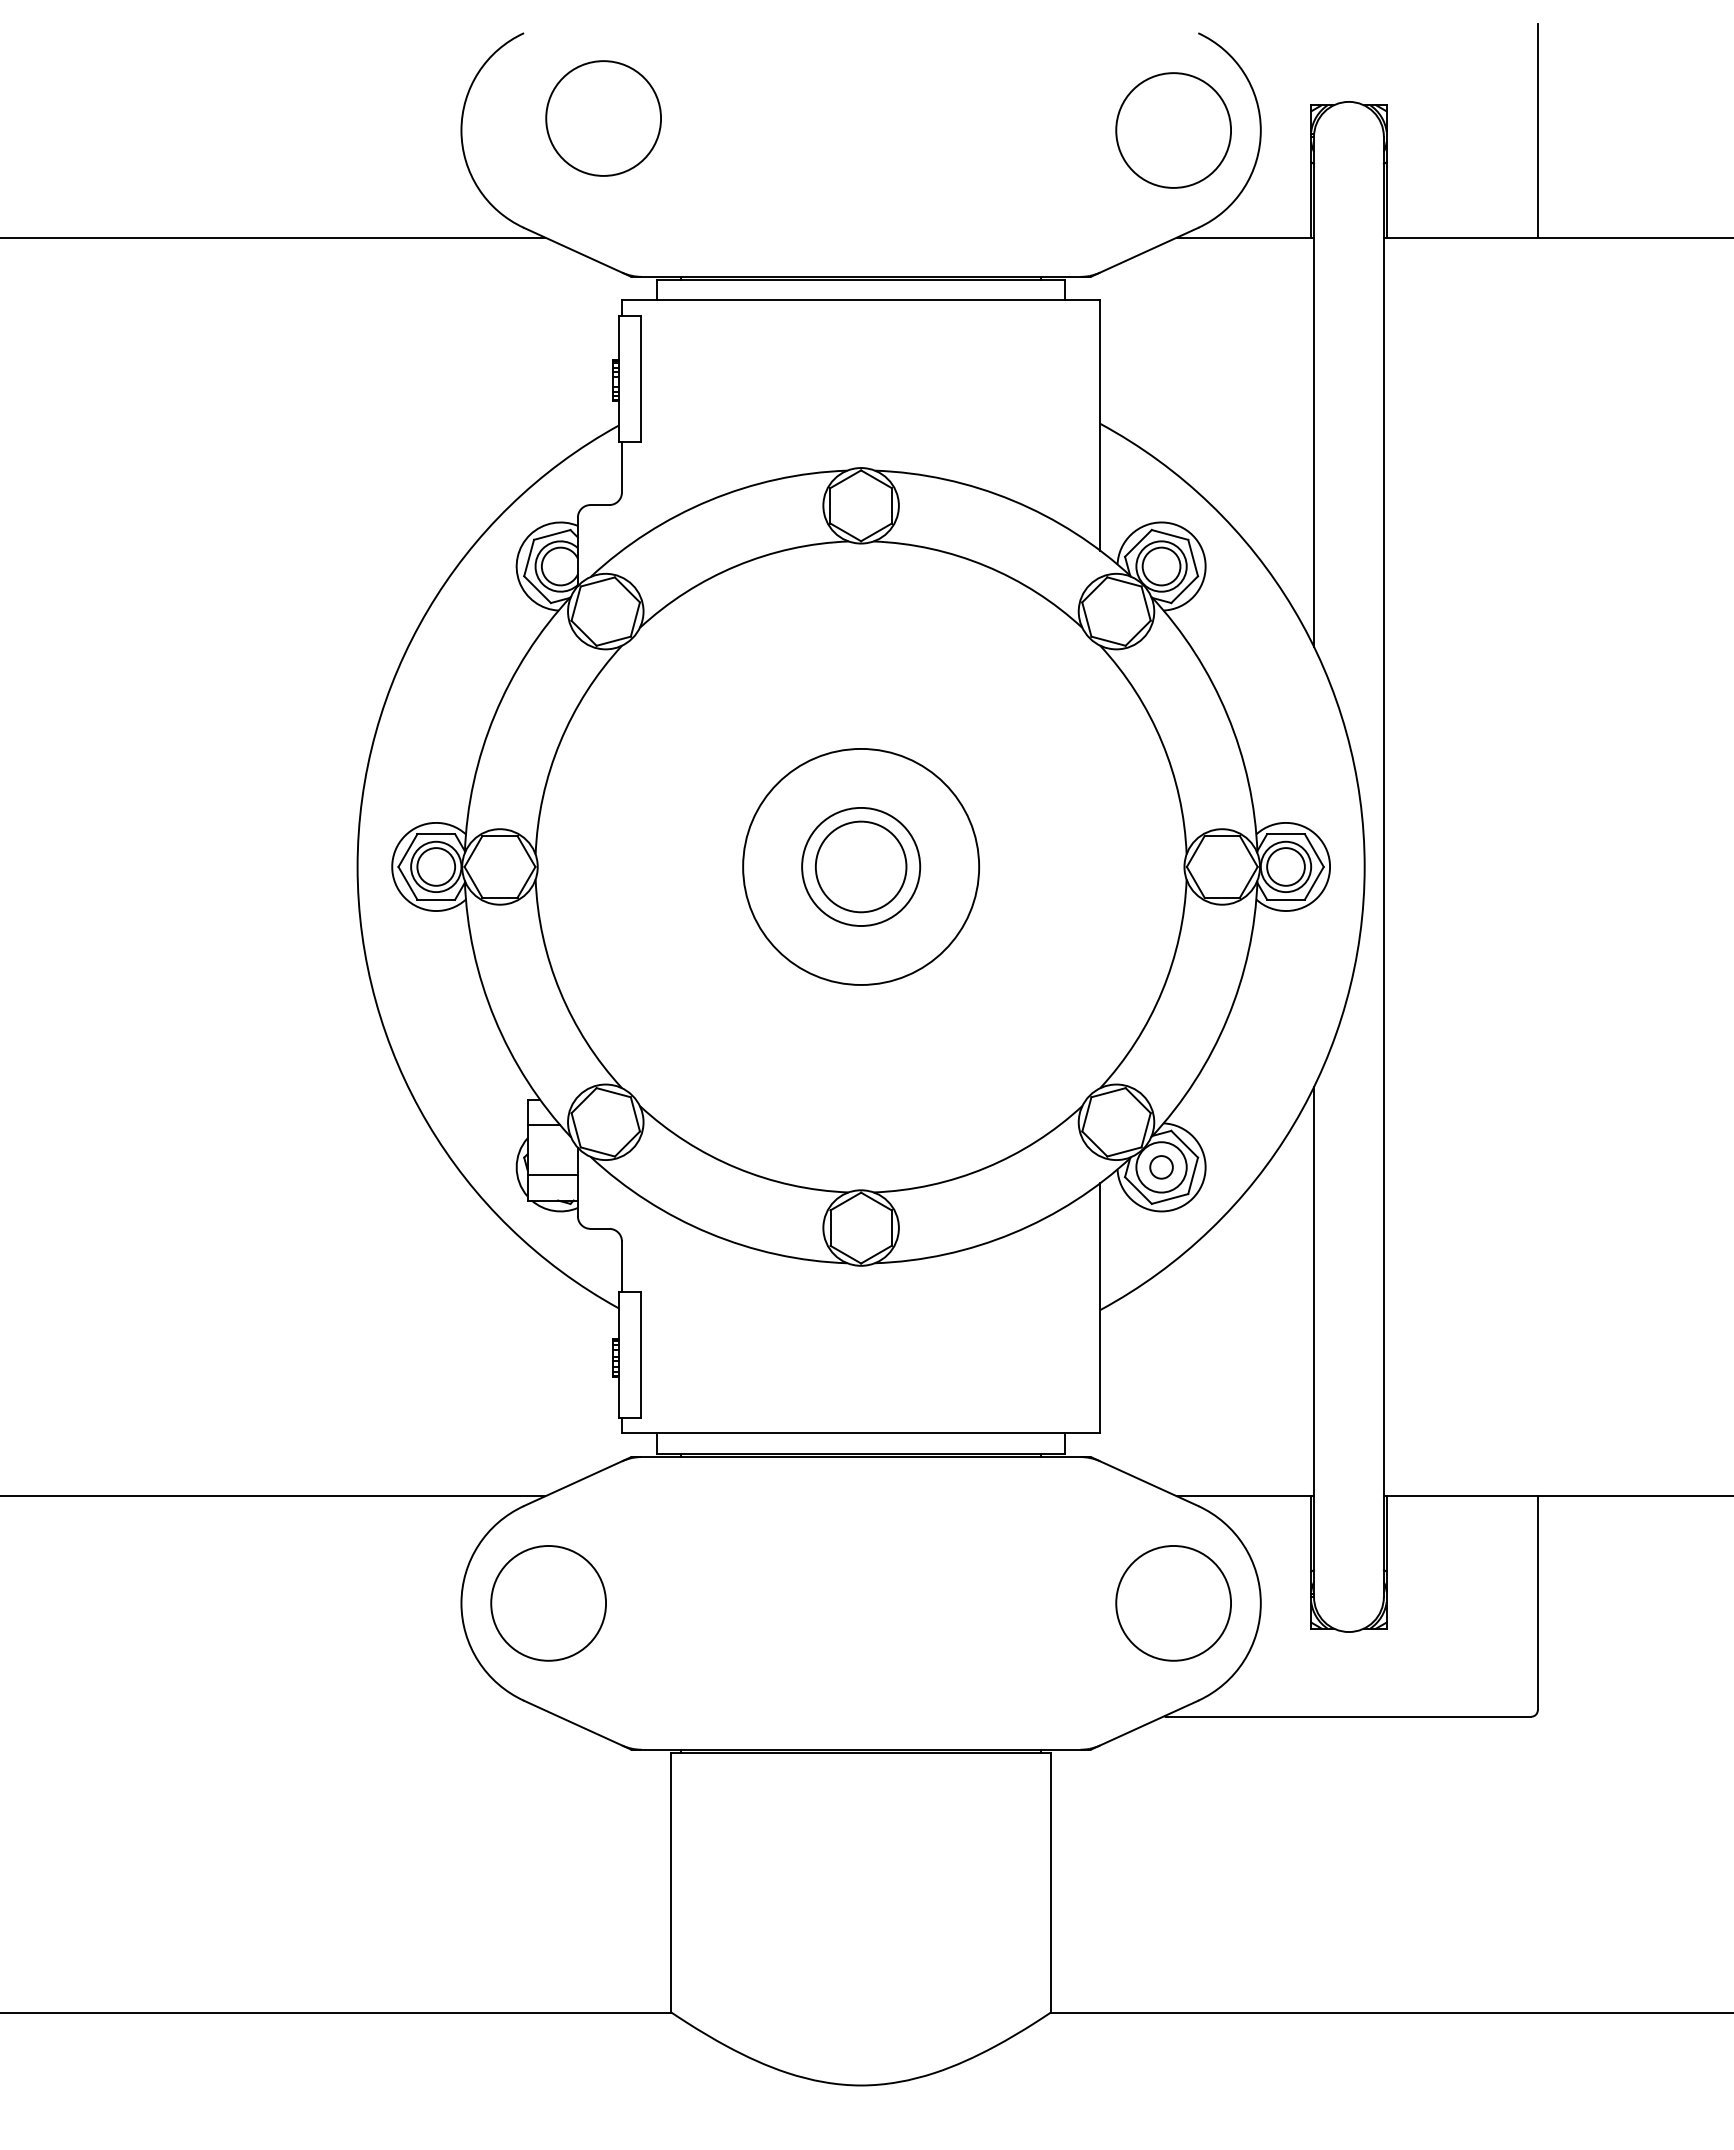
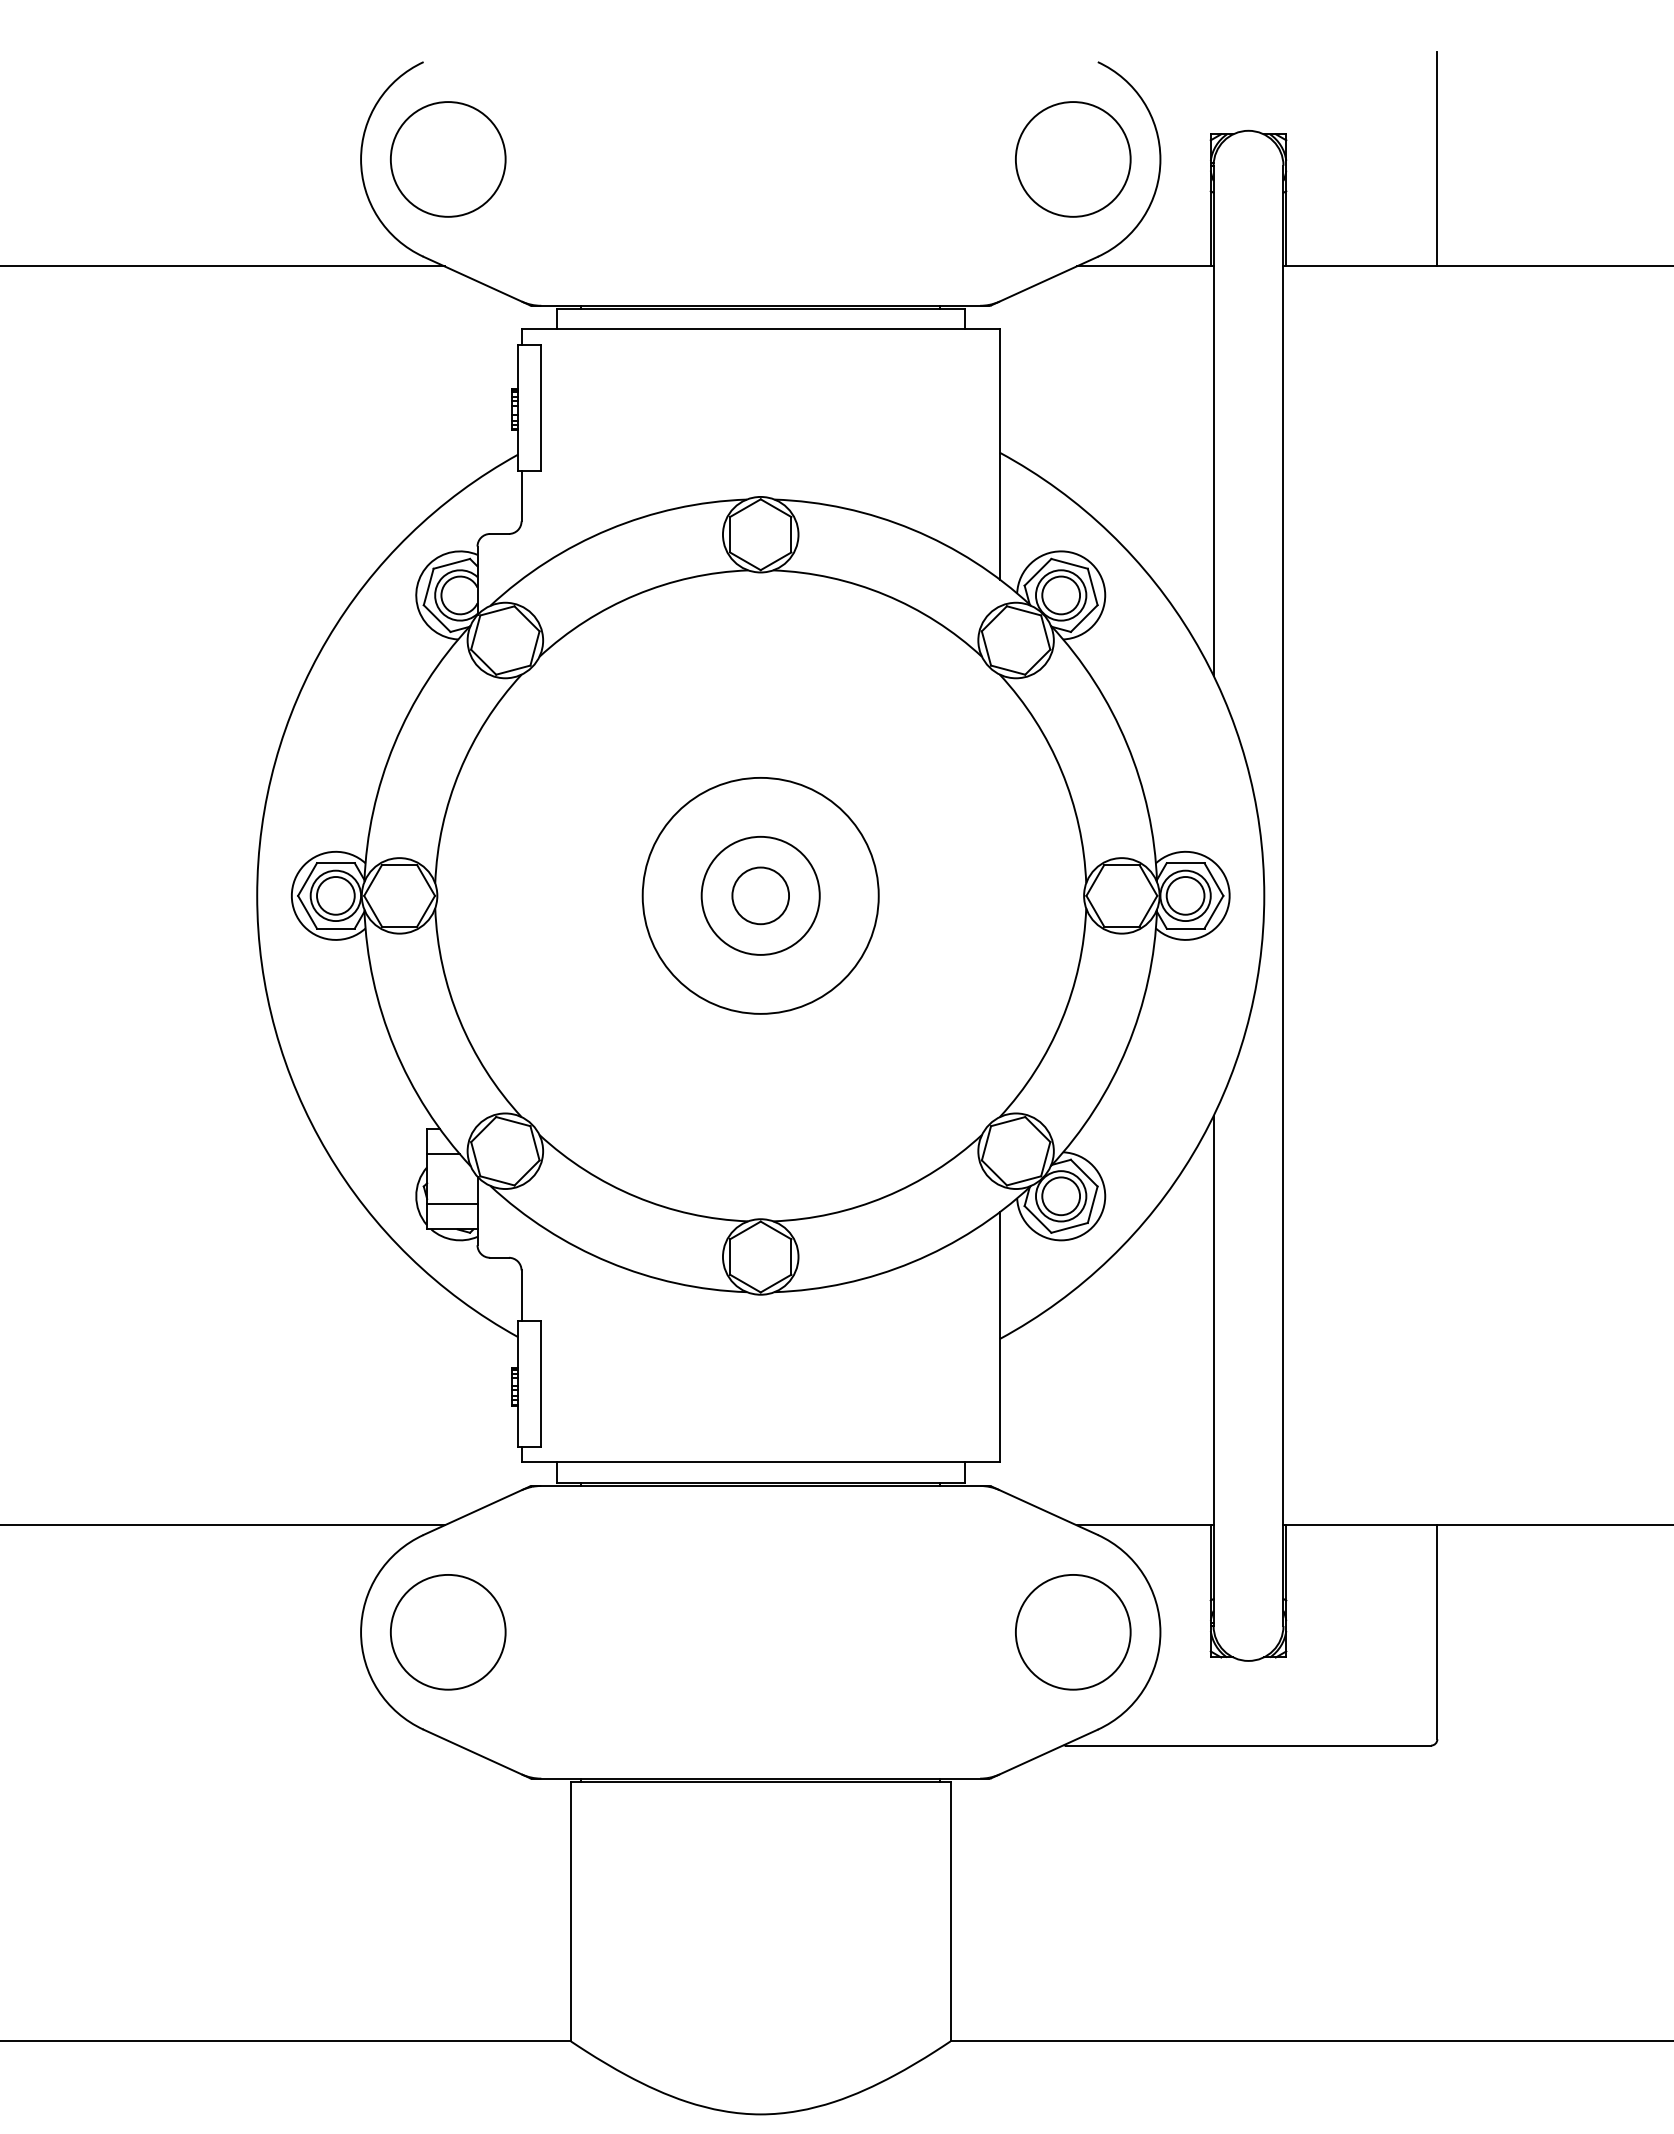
circle: (603, 118) -> (448, 159), moved
circle: (860, 866) -> (760, 895), size x0.62
circle: (1161, 1167) -> (1061, 1196), size x1.67

